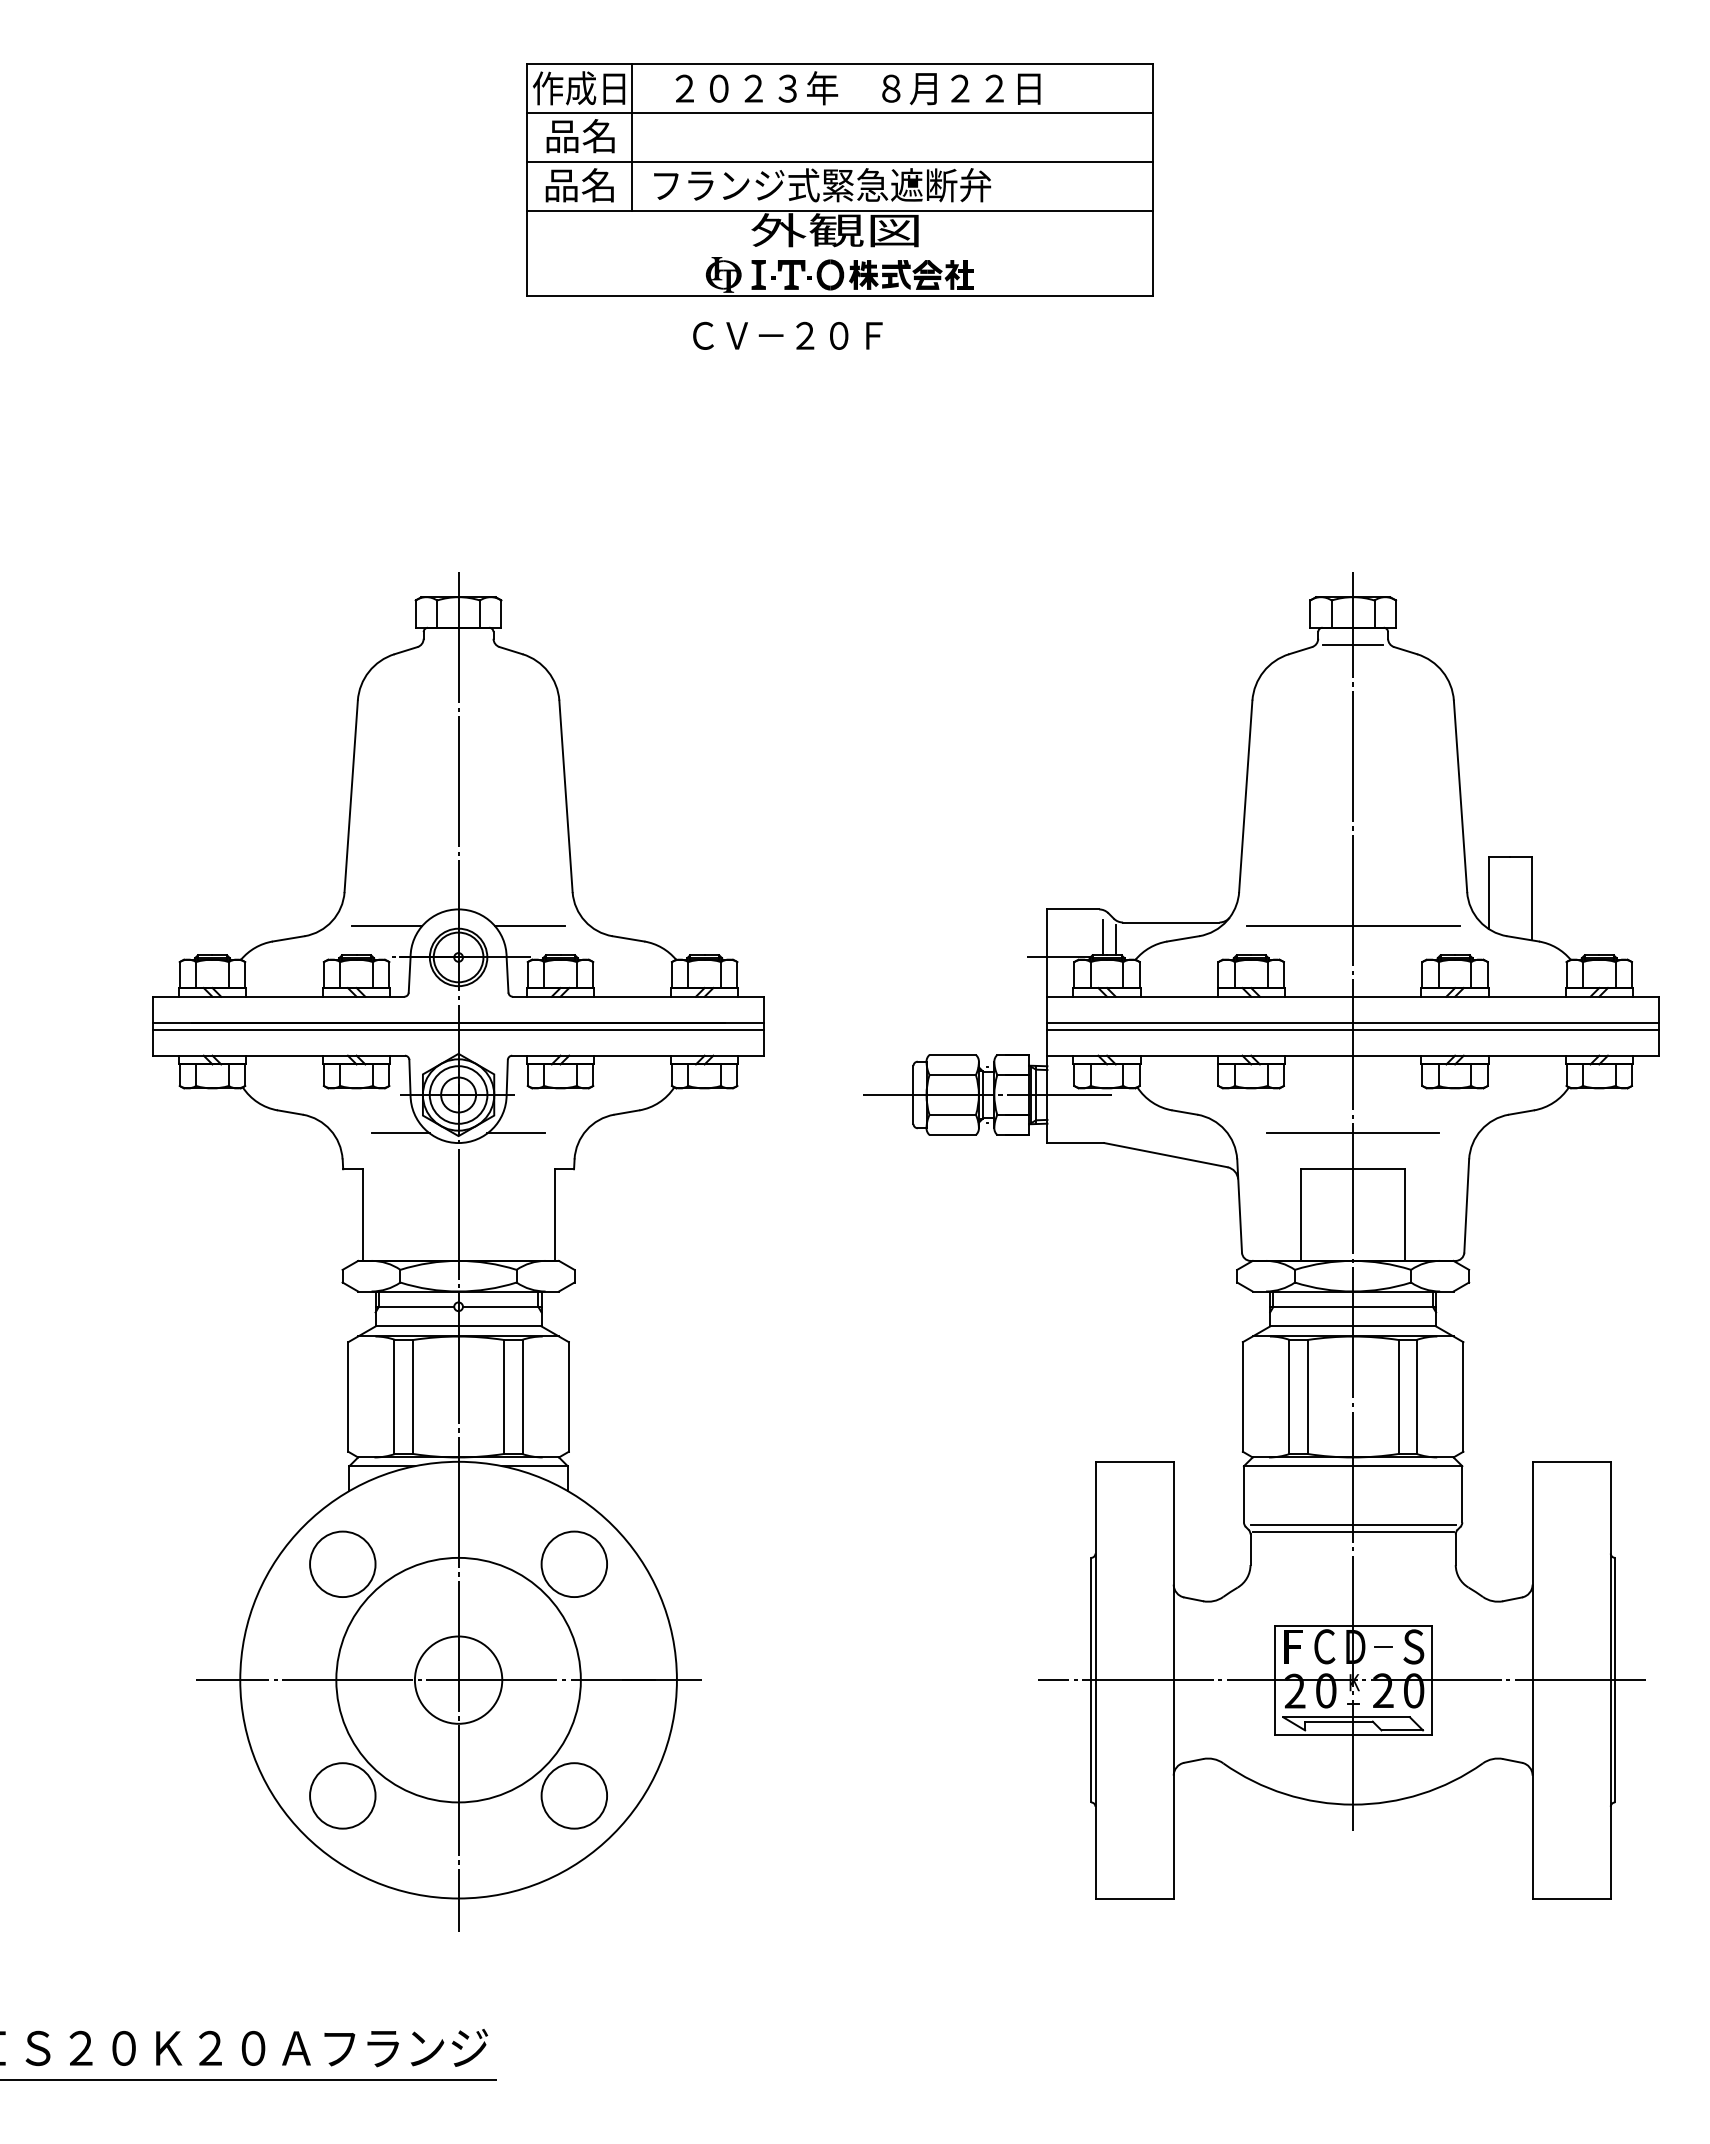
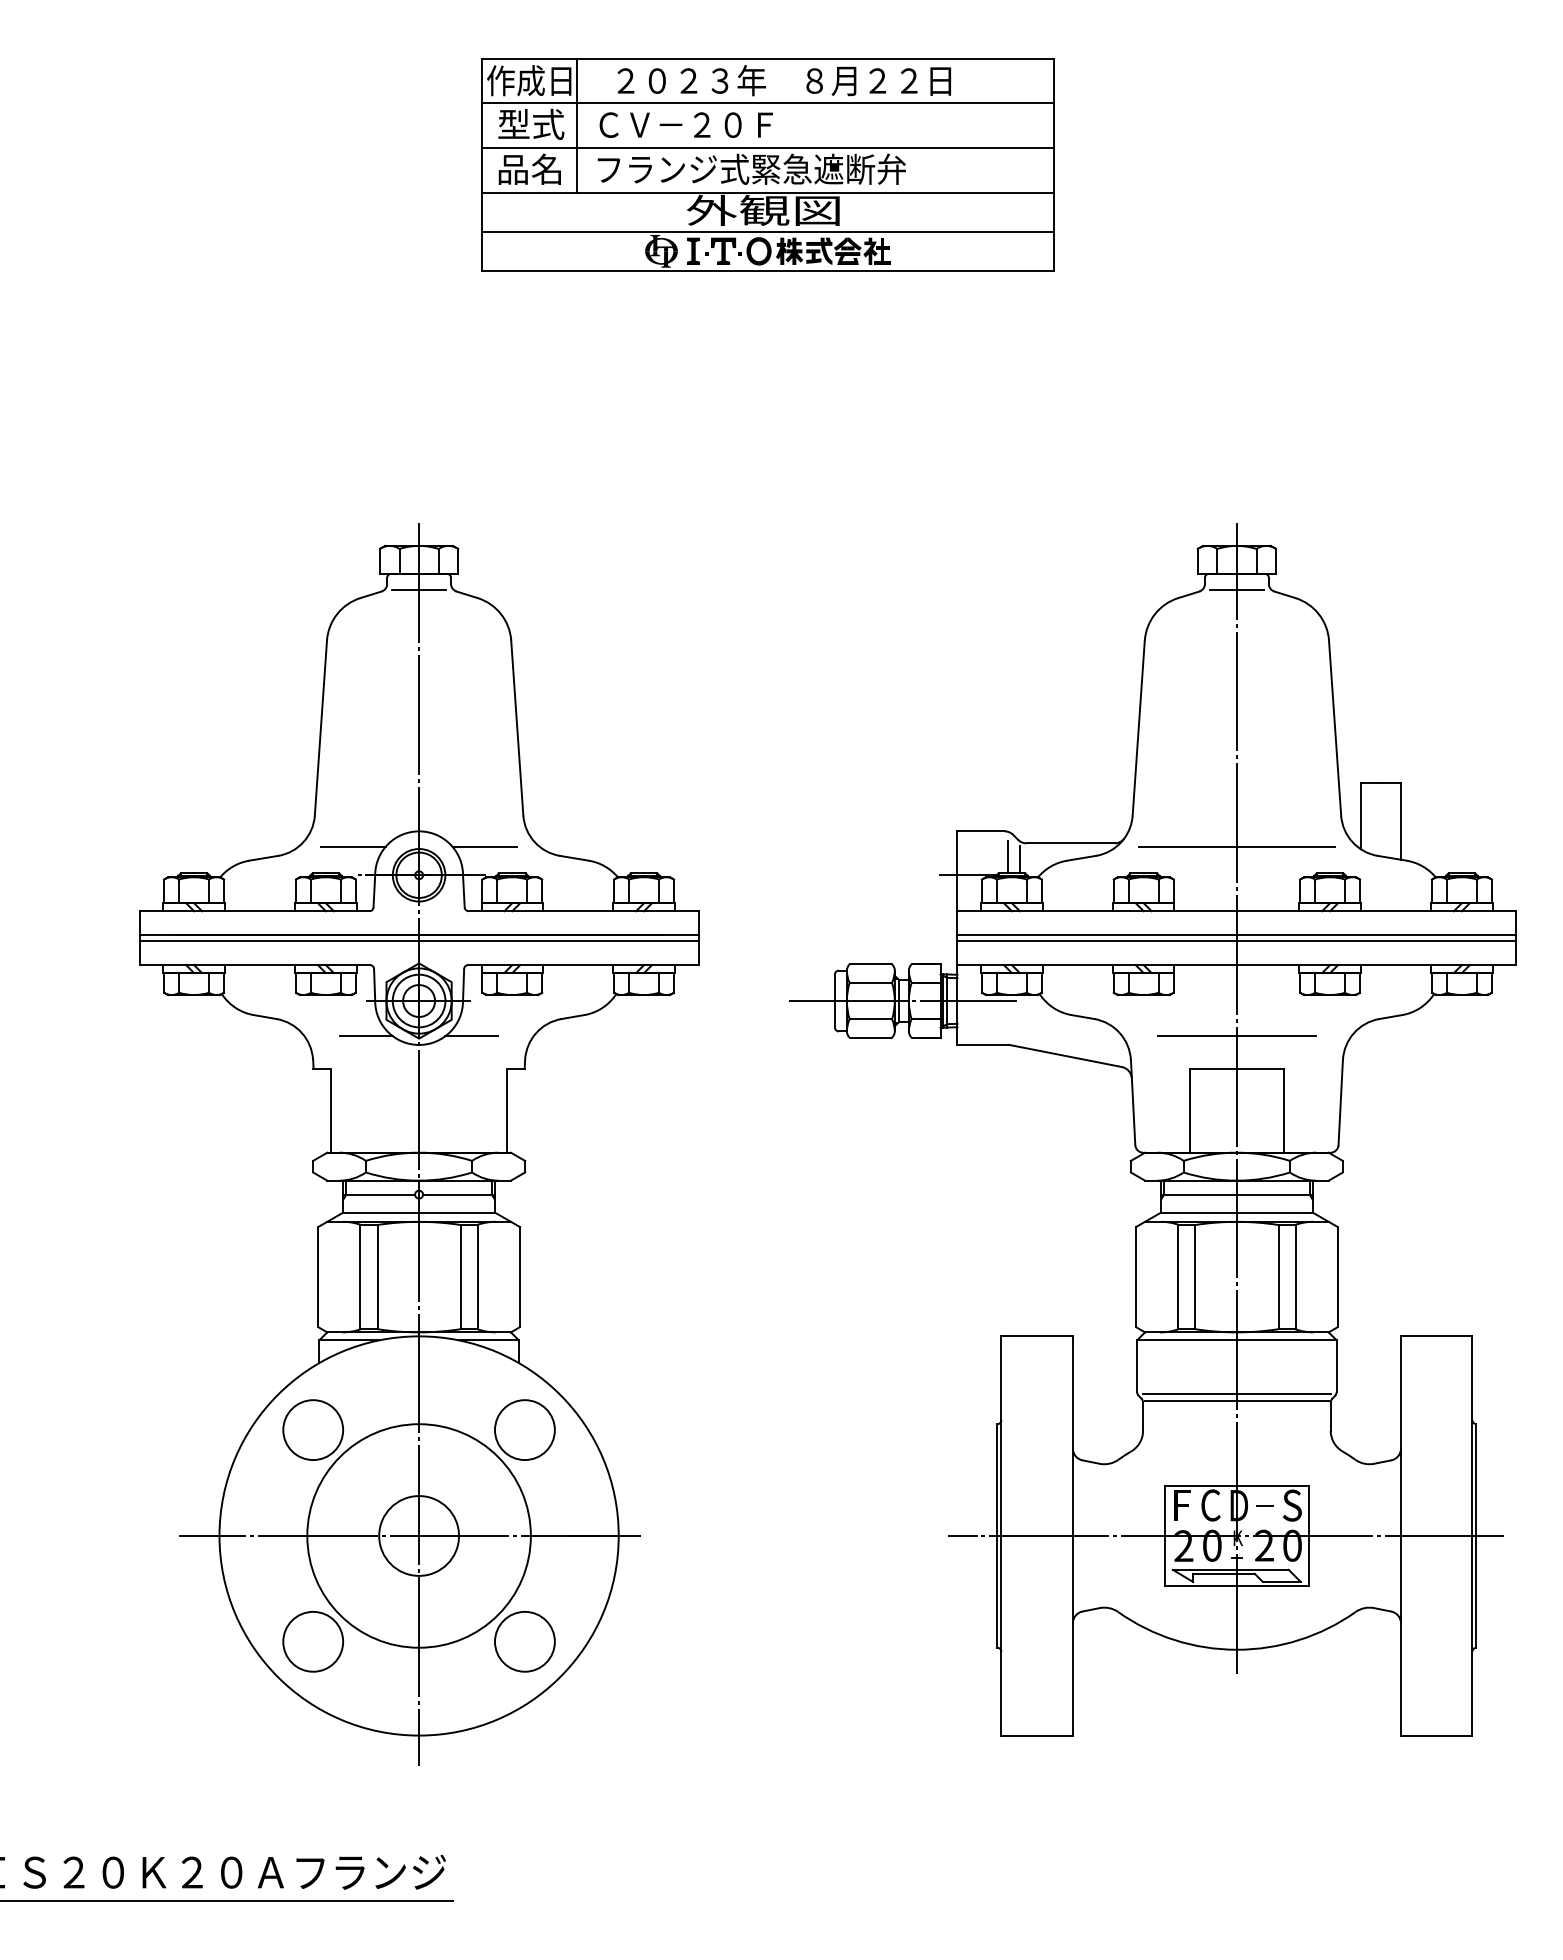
text: (581, 136) -> (531, 124), 品名 -> 型式
line: (840, 253) -> (768, 231), added
text: (787, 335) -> (685, 124), moved
line: (458, 645) -> (419, 590), added

